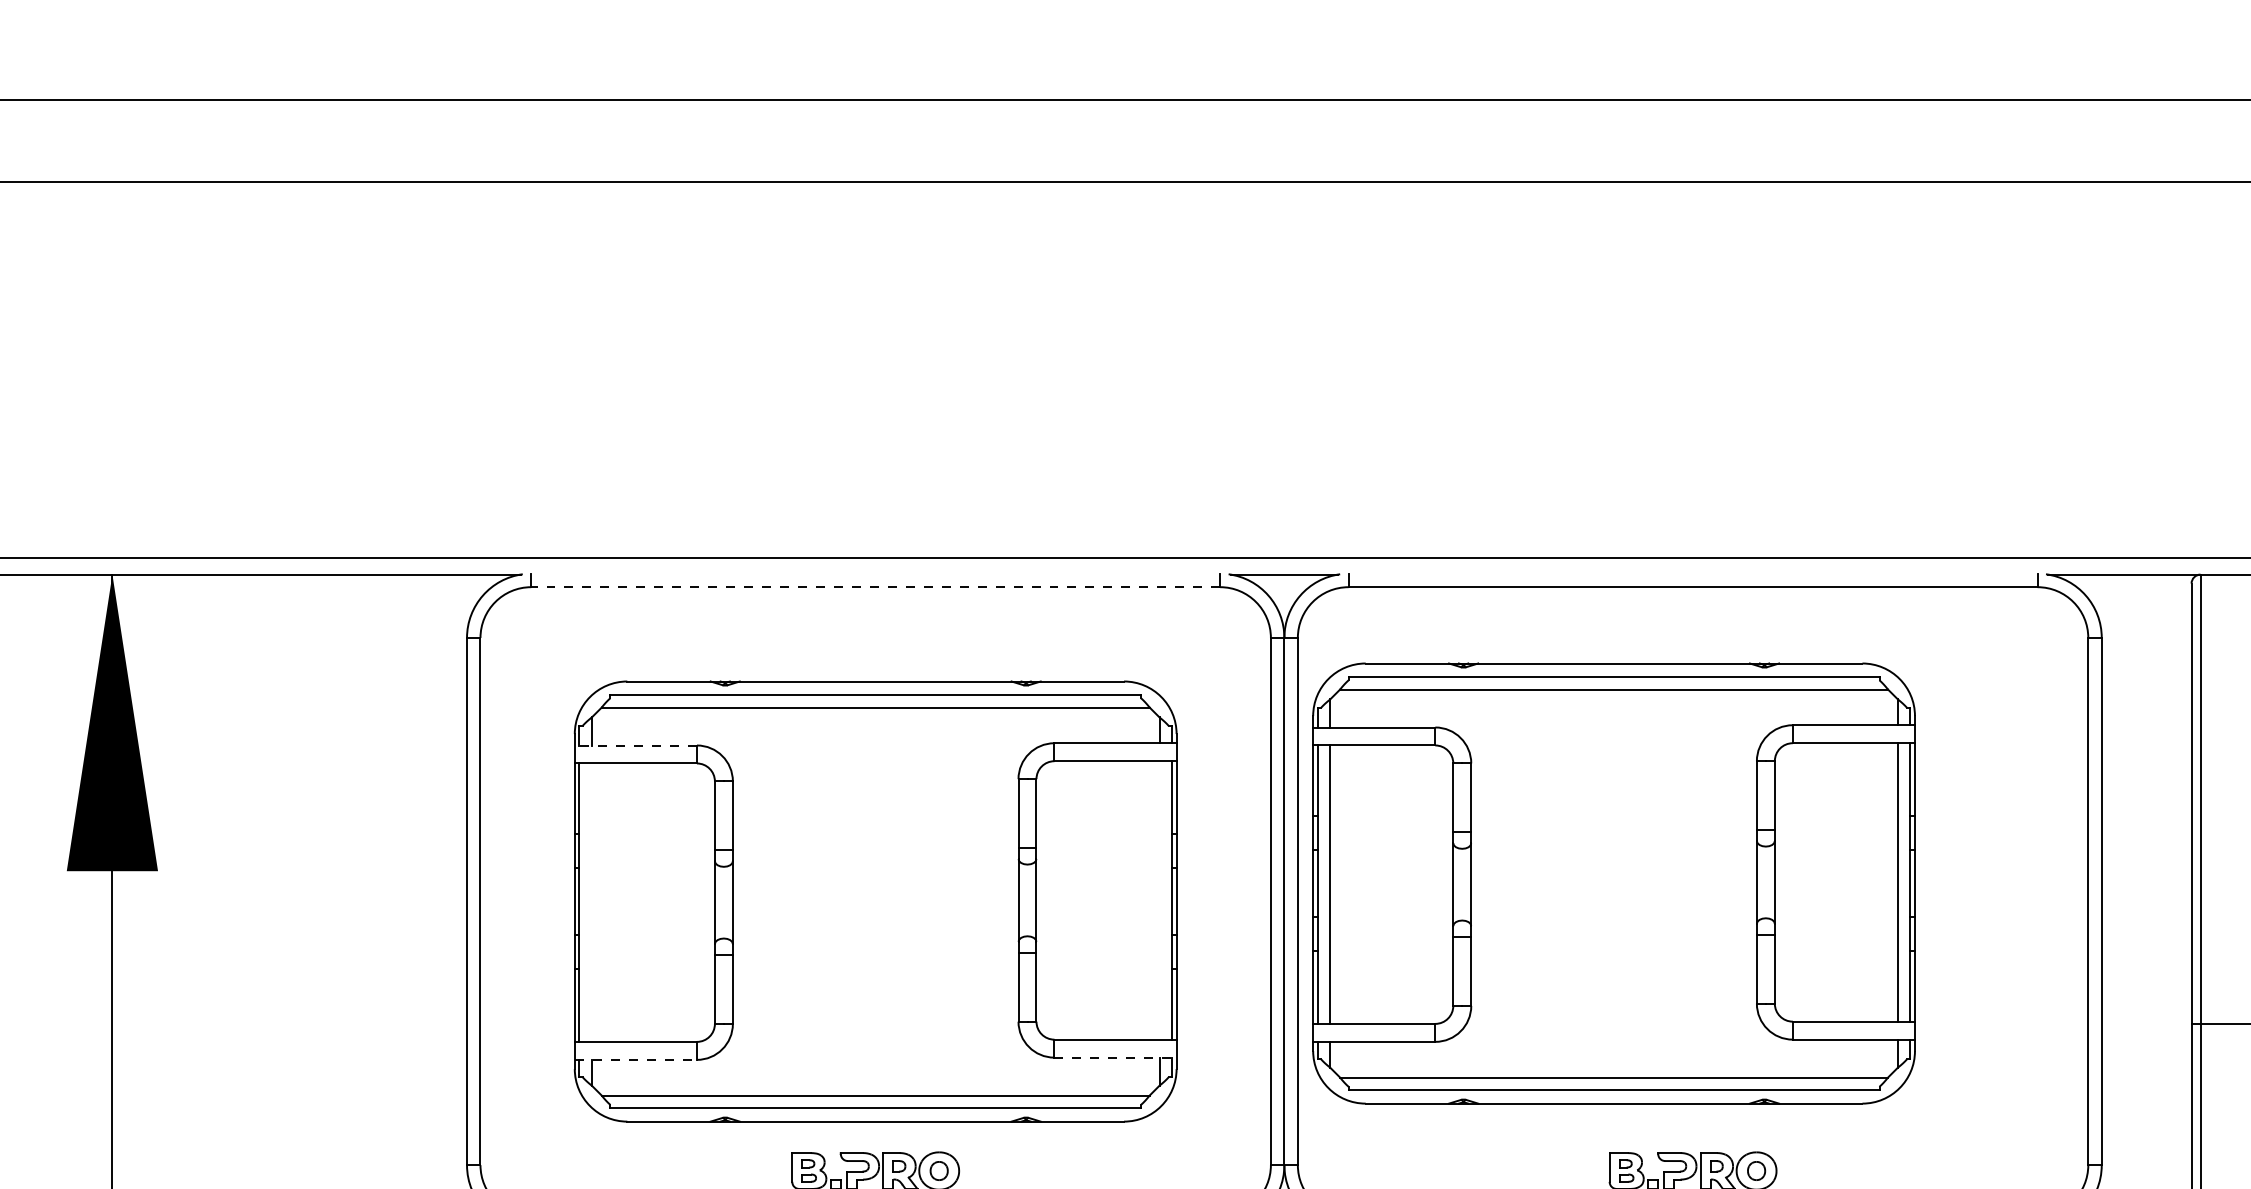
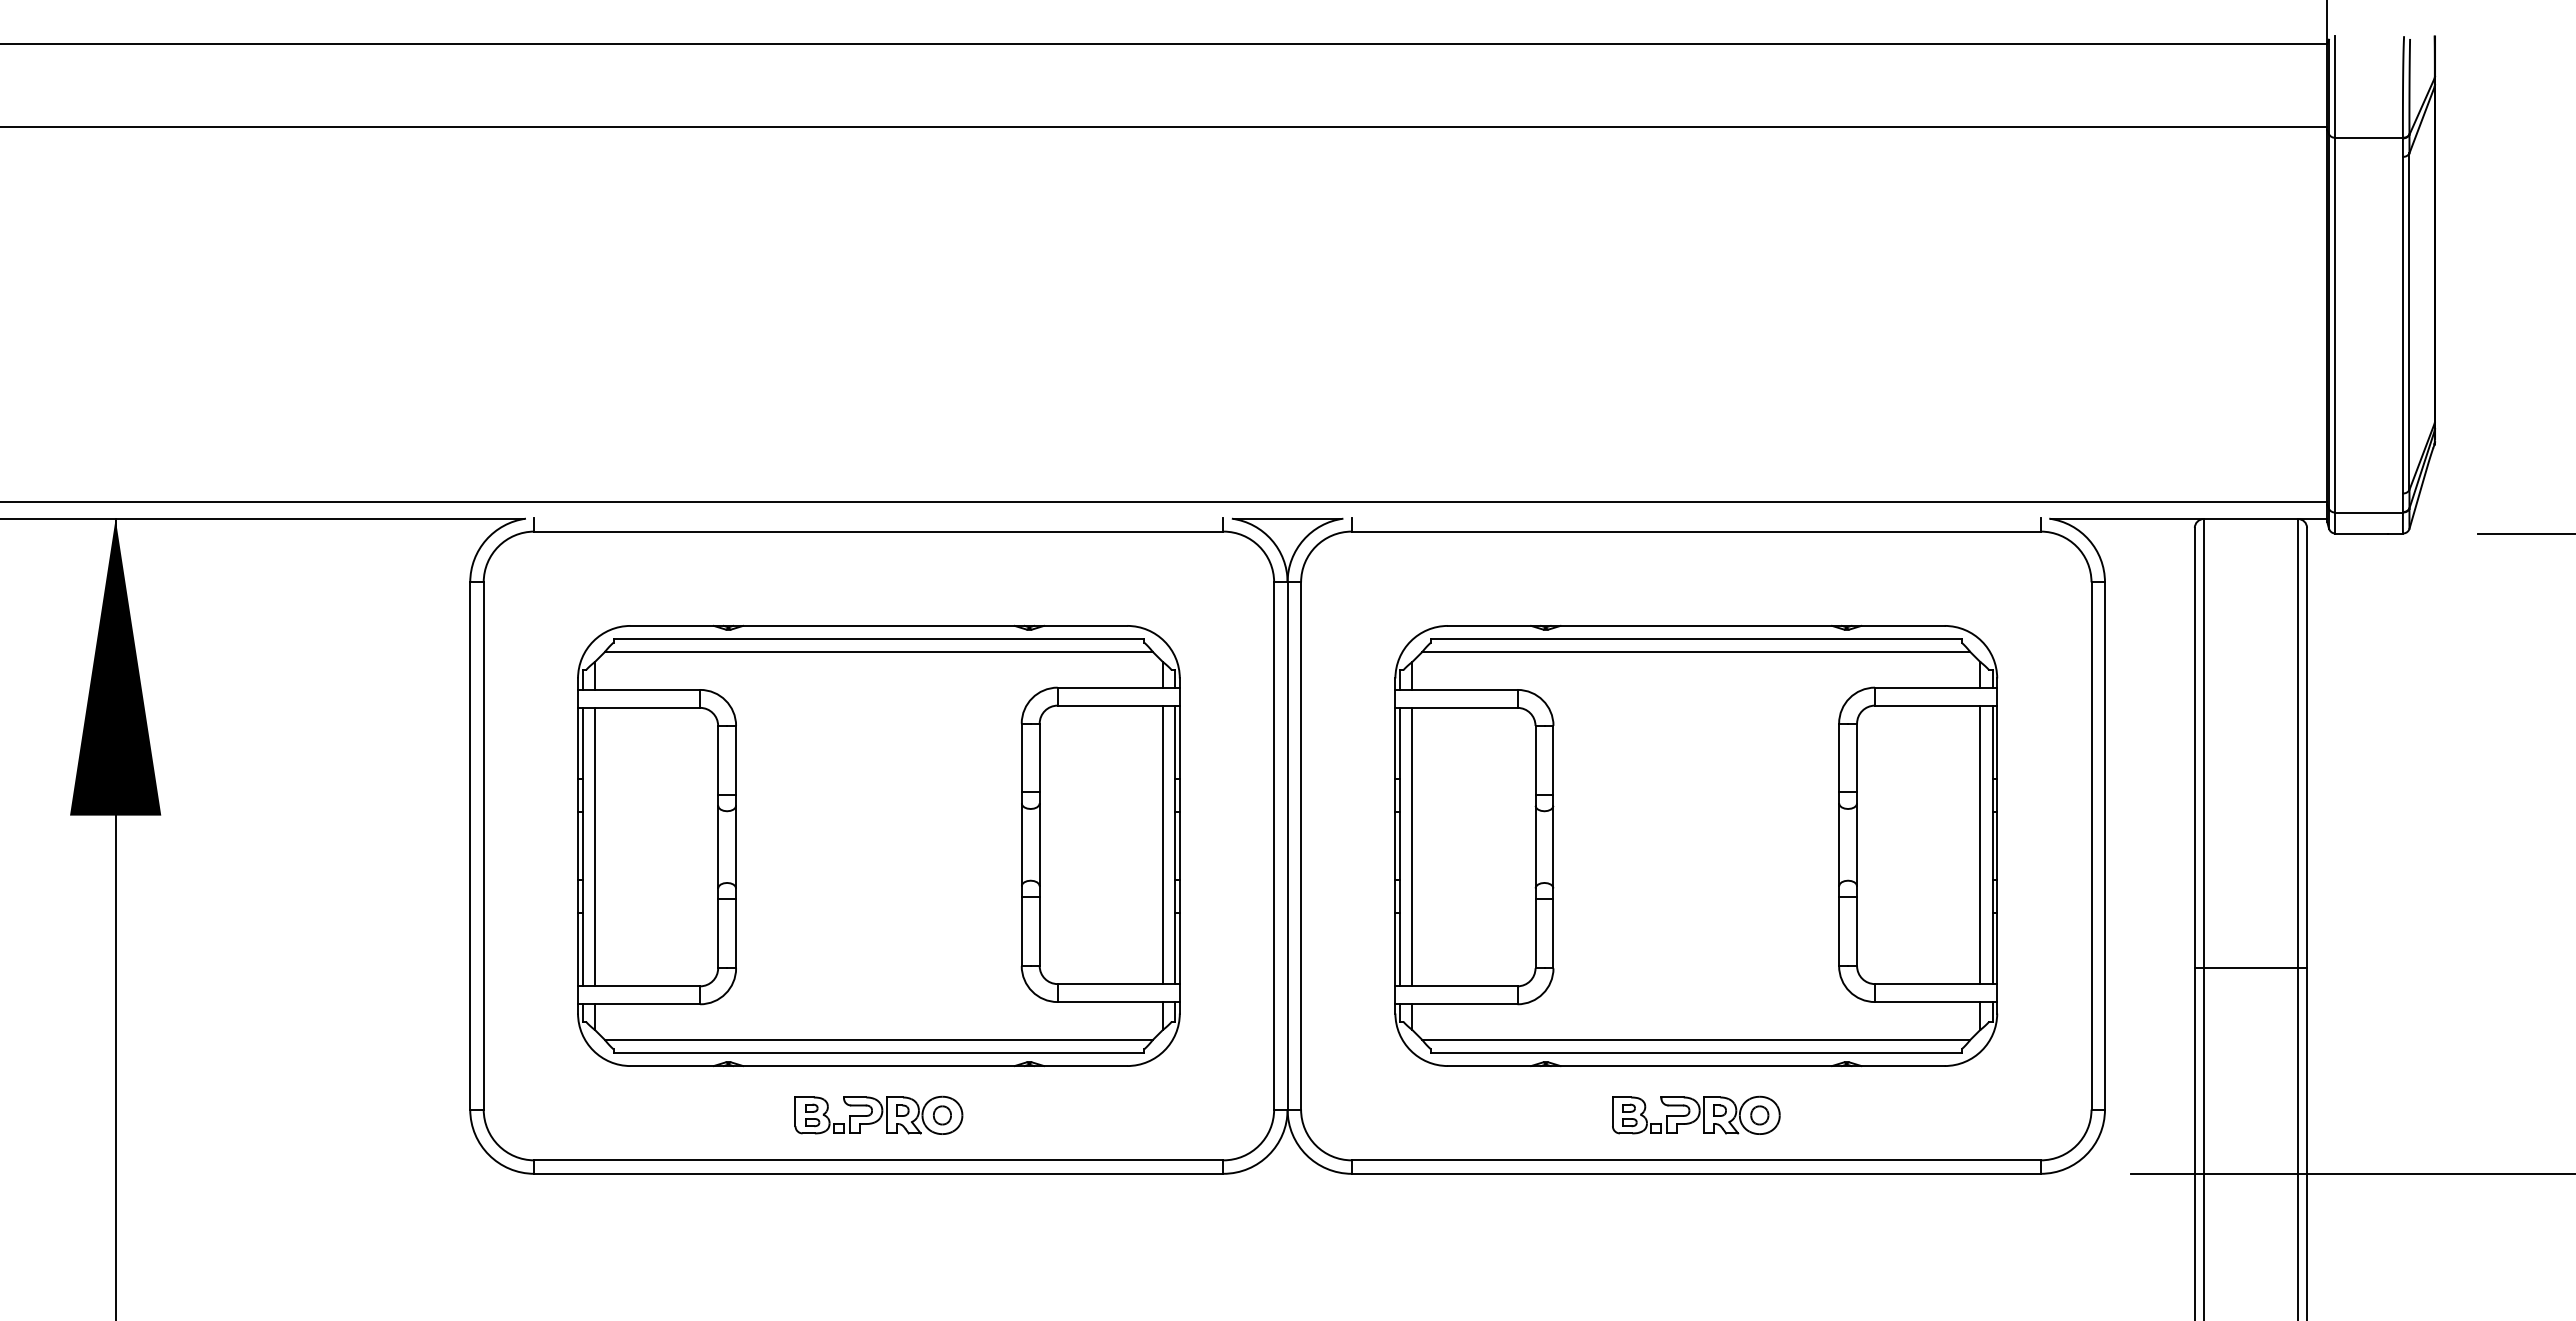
line: (875, 587) -> (878, 531), dashed -> solid
line: (635, 745) -> (638, 689), dashed -> solid
part: (1614, 883) -> (1696, 845), moved
line: (1159, 900) -> (1162, 844), added
line: (592, 902) -> (595, 846), added
line: (1116, 1058) -> (1119, 1002), dashed -> solid
line: (636, 1060) -> (639, 1004), dashed -> solid

